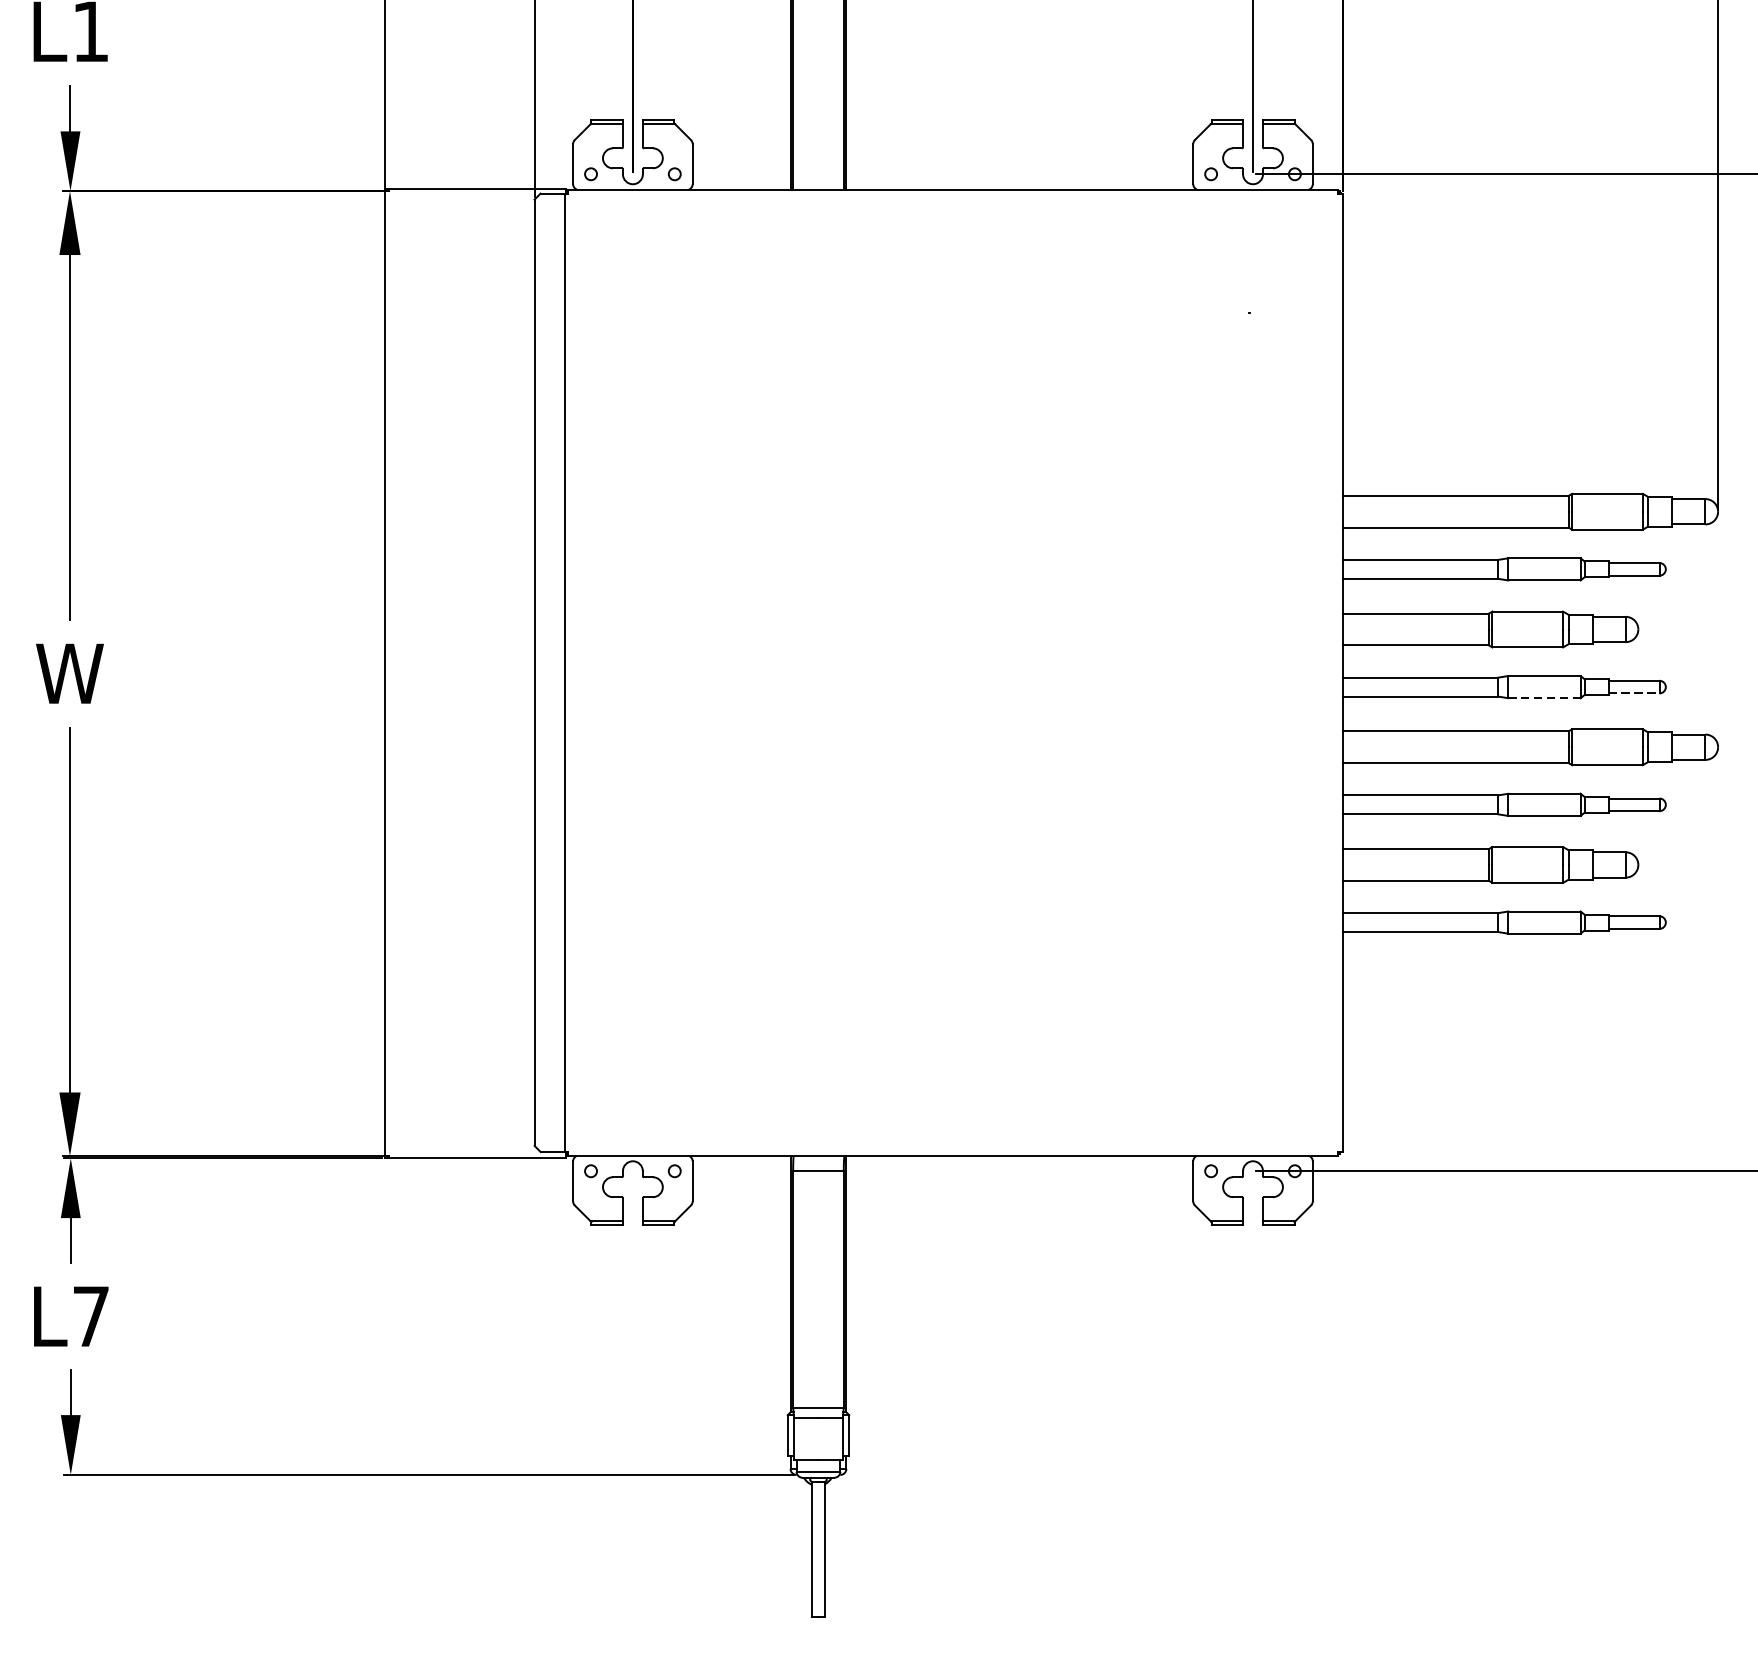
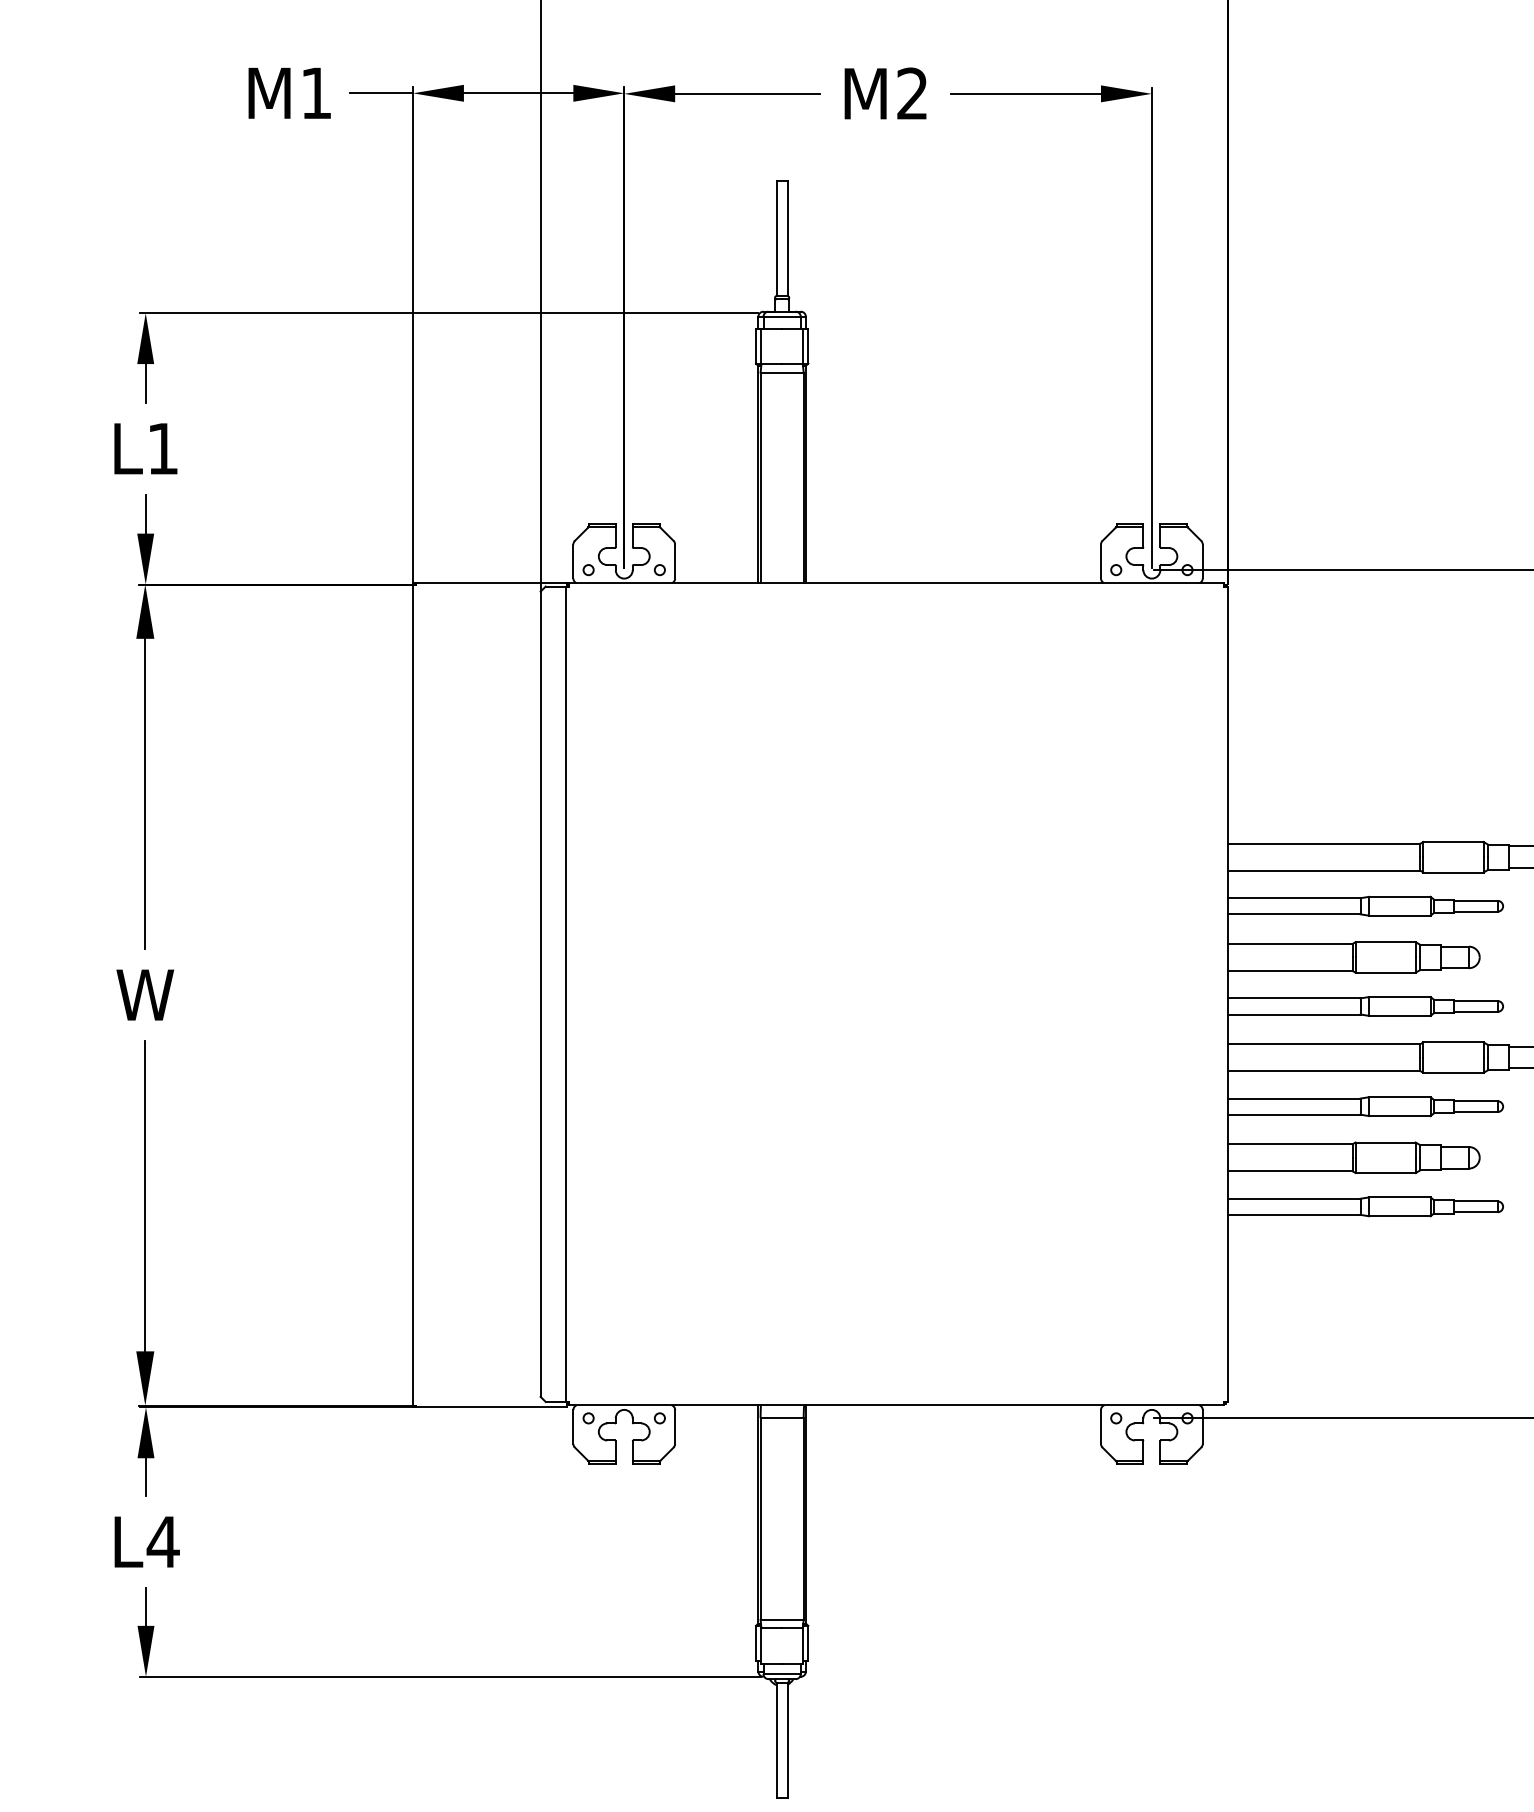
line: (1634, 693) -> (1476, 1011), dashed -> solid
line: (1544, 697) -> (1399, 1015), dashed -> solid
text: (90, 1315) -> (162, 1541), L7 -> L4

